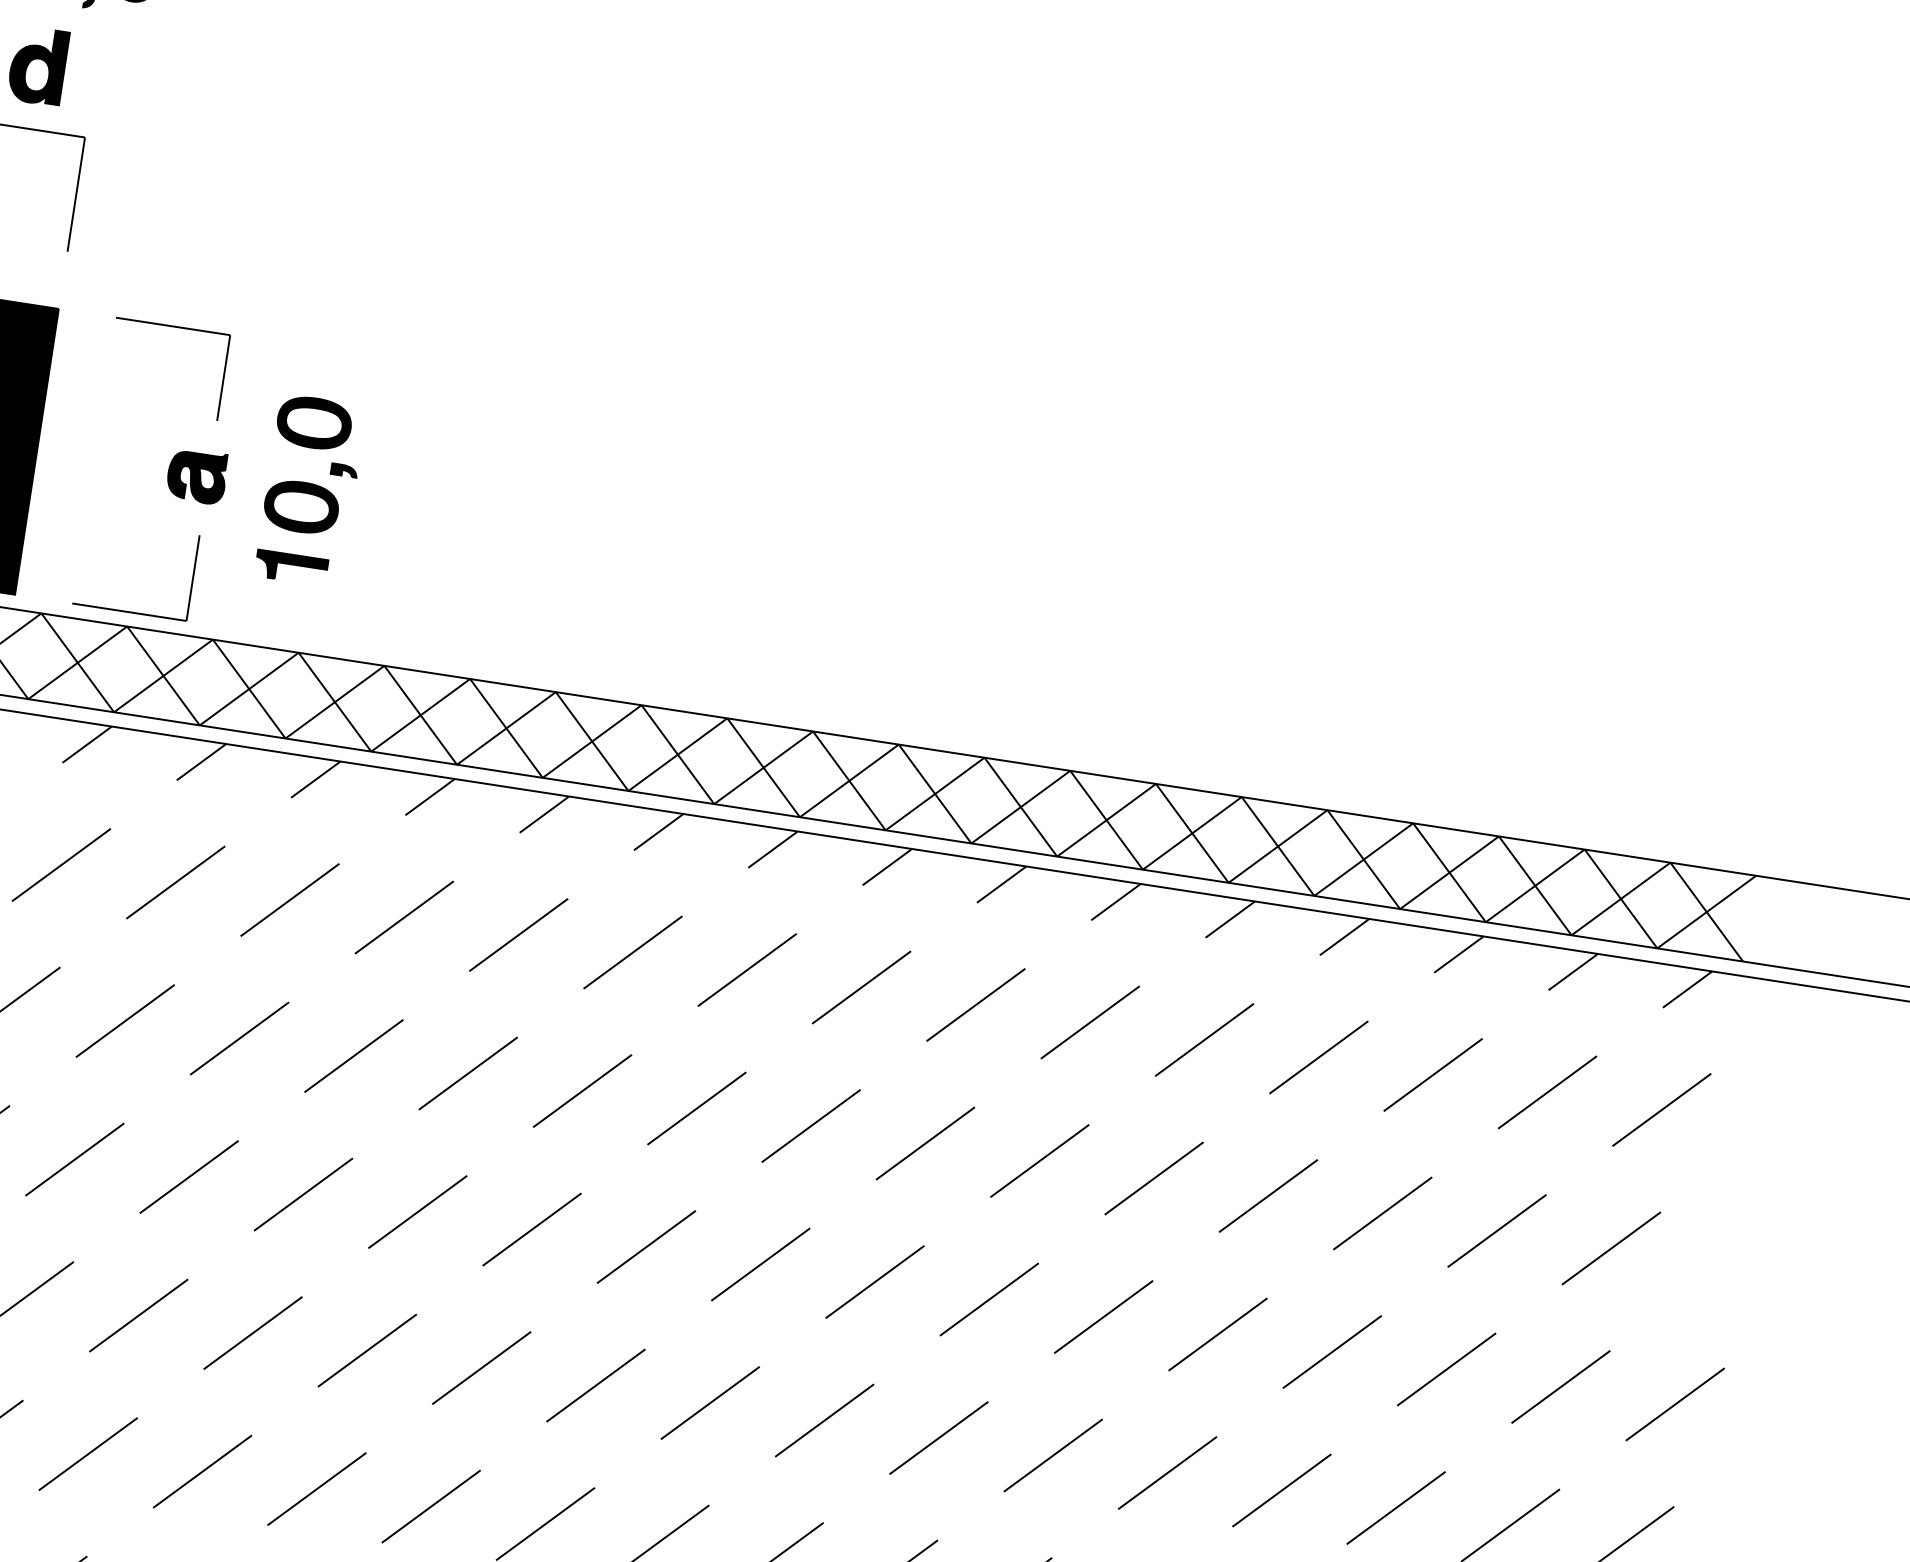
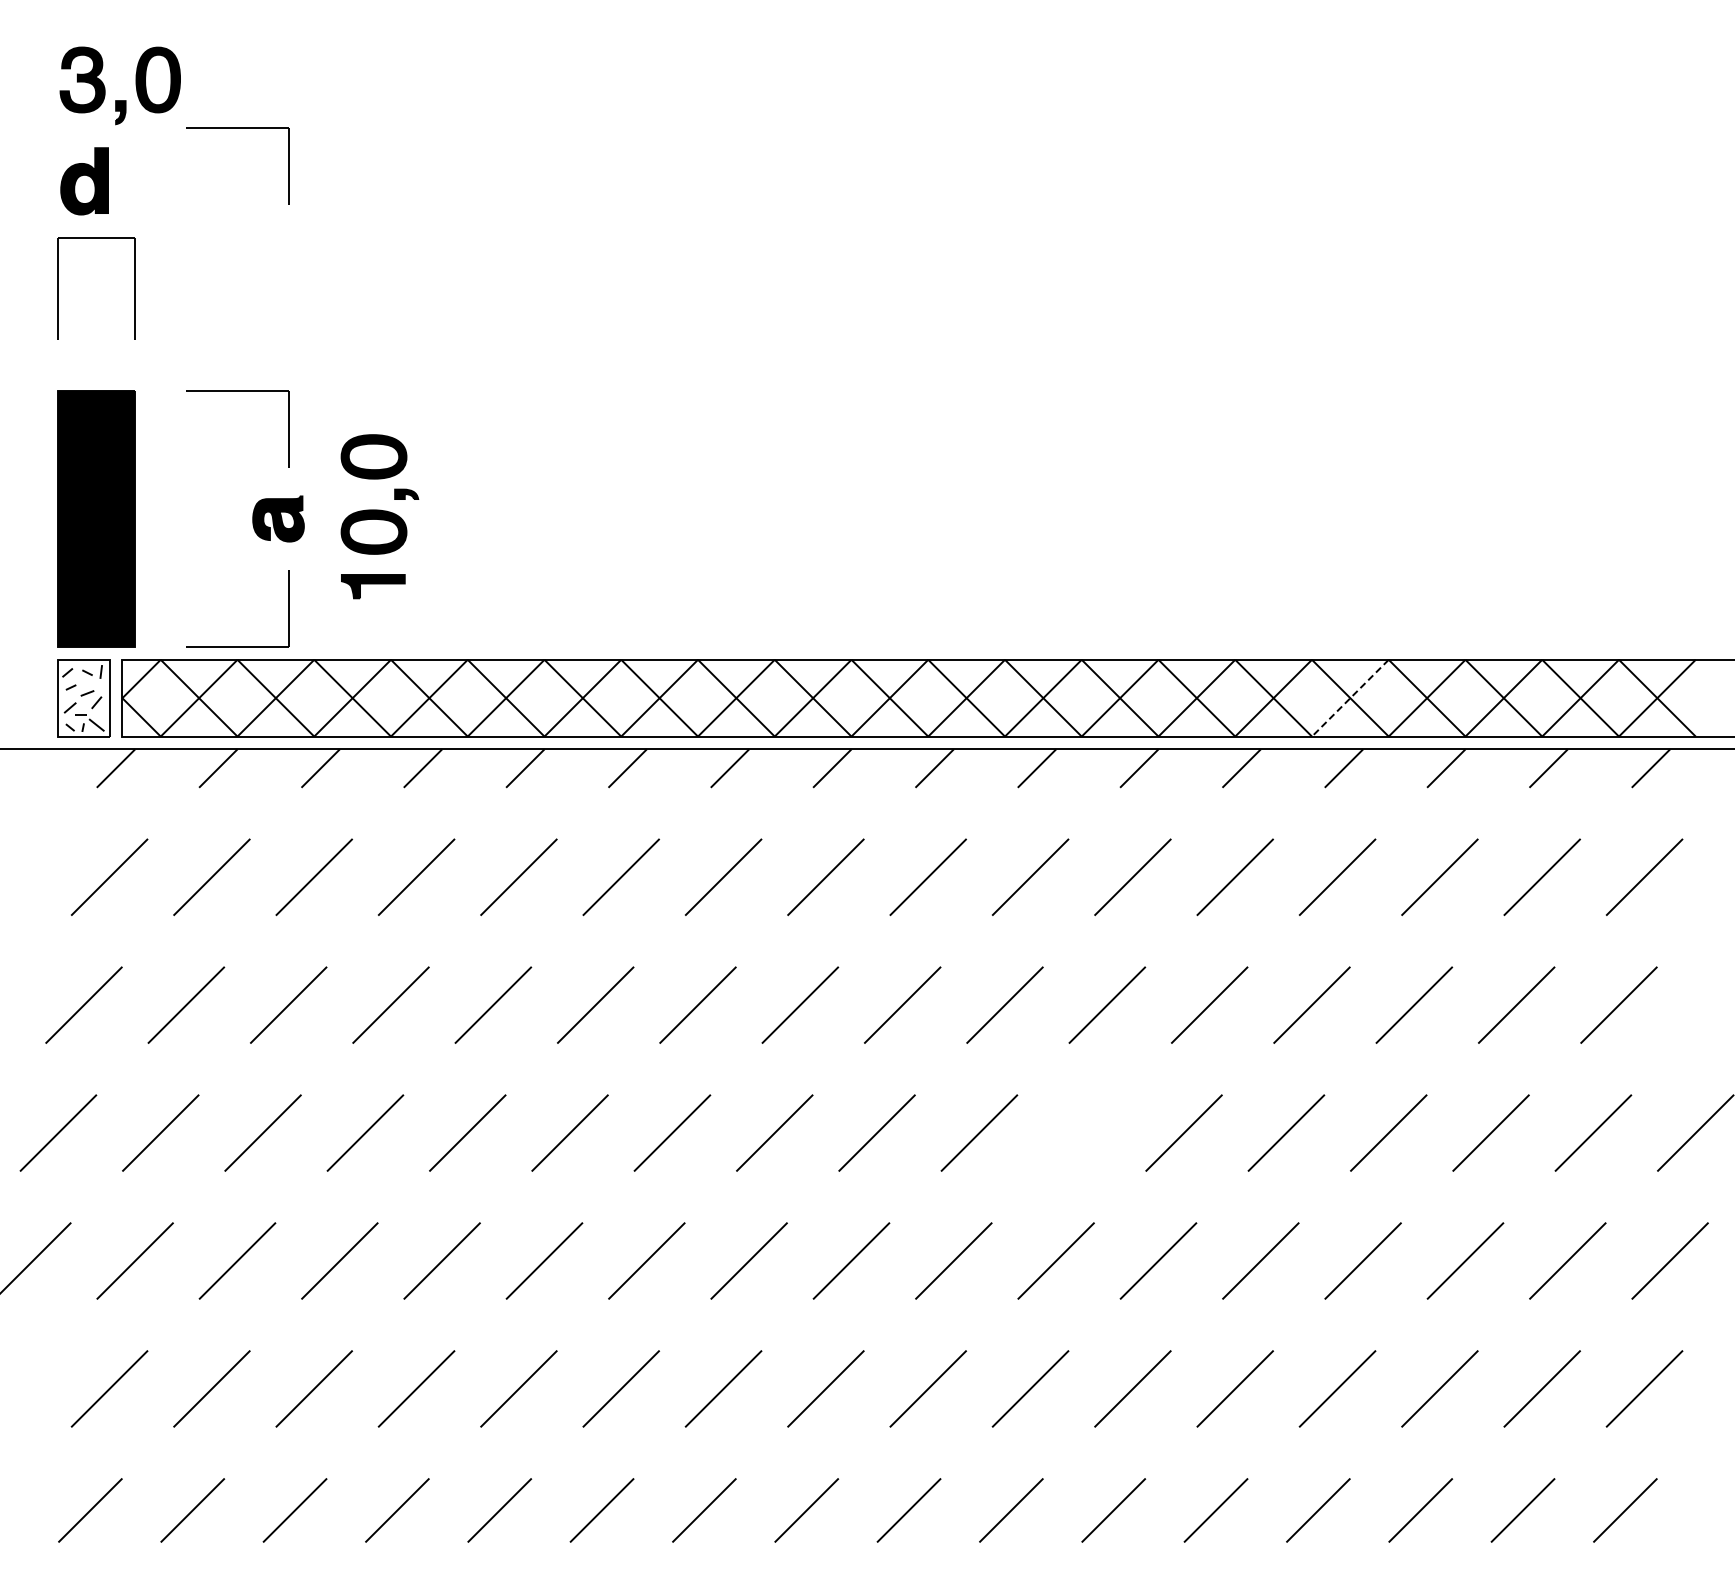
part: (217, 32) -> (237, 128), added
line: (1363, 859) -> (1350, 698), solid -> dashed
line: (989, 1298) -> (1081, 1132), removed

